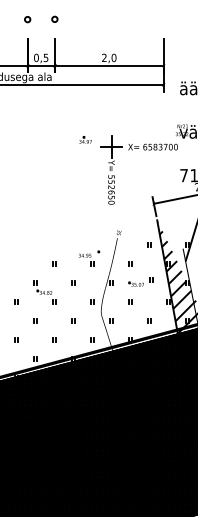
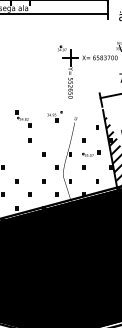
part: (85, 139) -> (62, 48), moved
part: (89, 258) -> (54, 116), moved
part: (44, 292) -> (23, 119), moved

